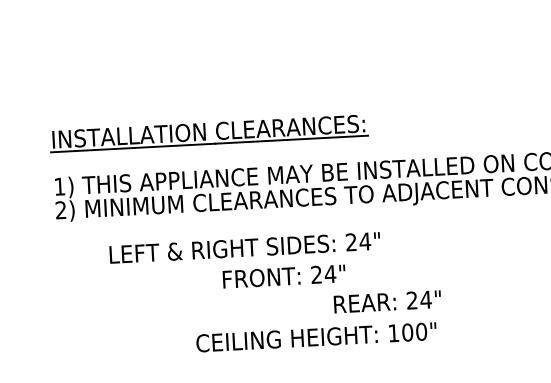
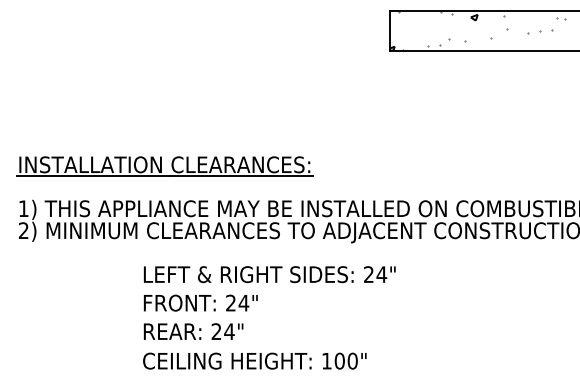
text: (244, 247) -> (269, 274), moved
text: (283, 275) -> (200, 302), moved
text: (387, 301) -> (193, 331), moved

